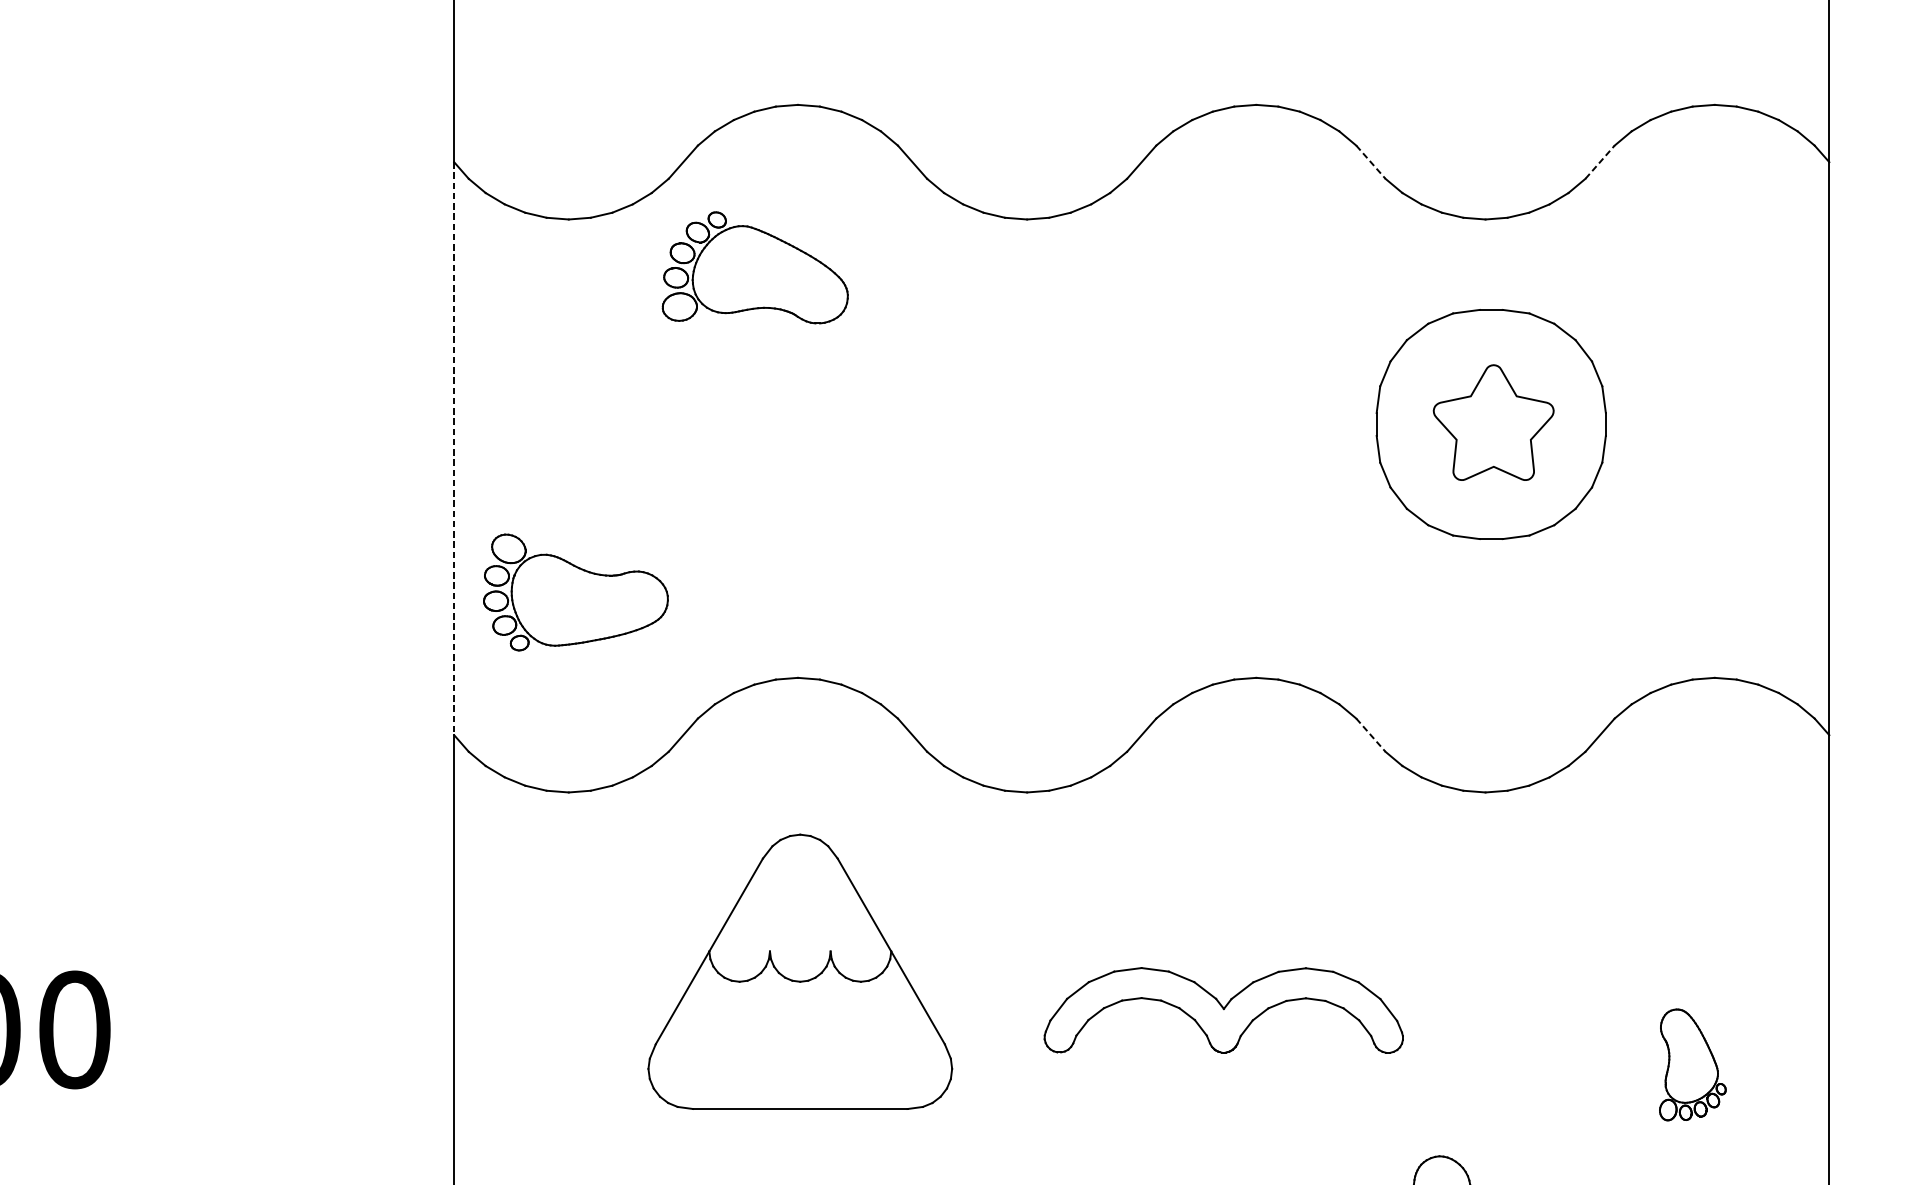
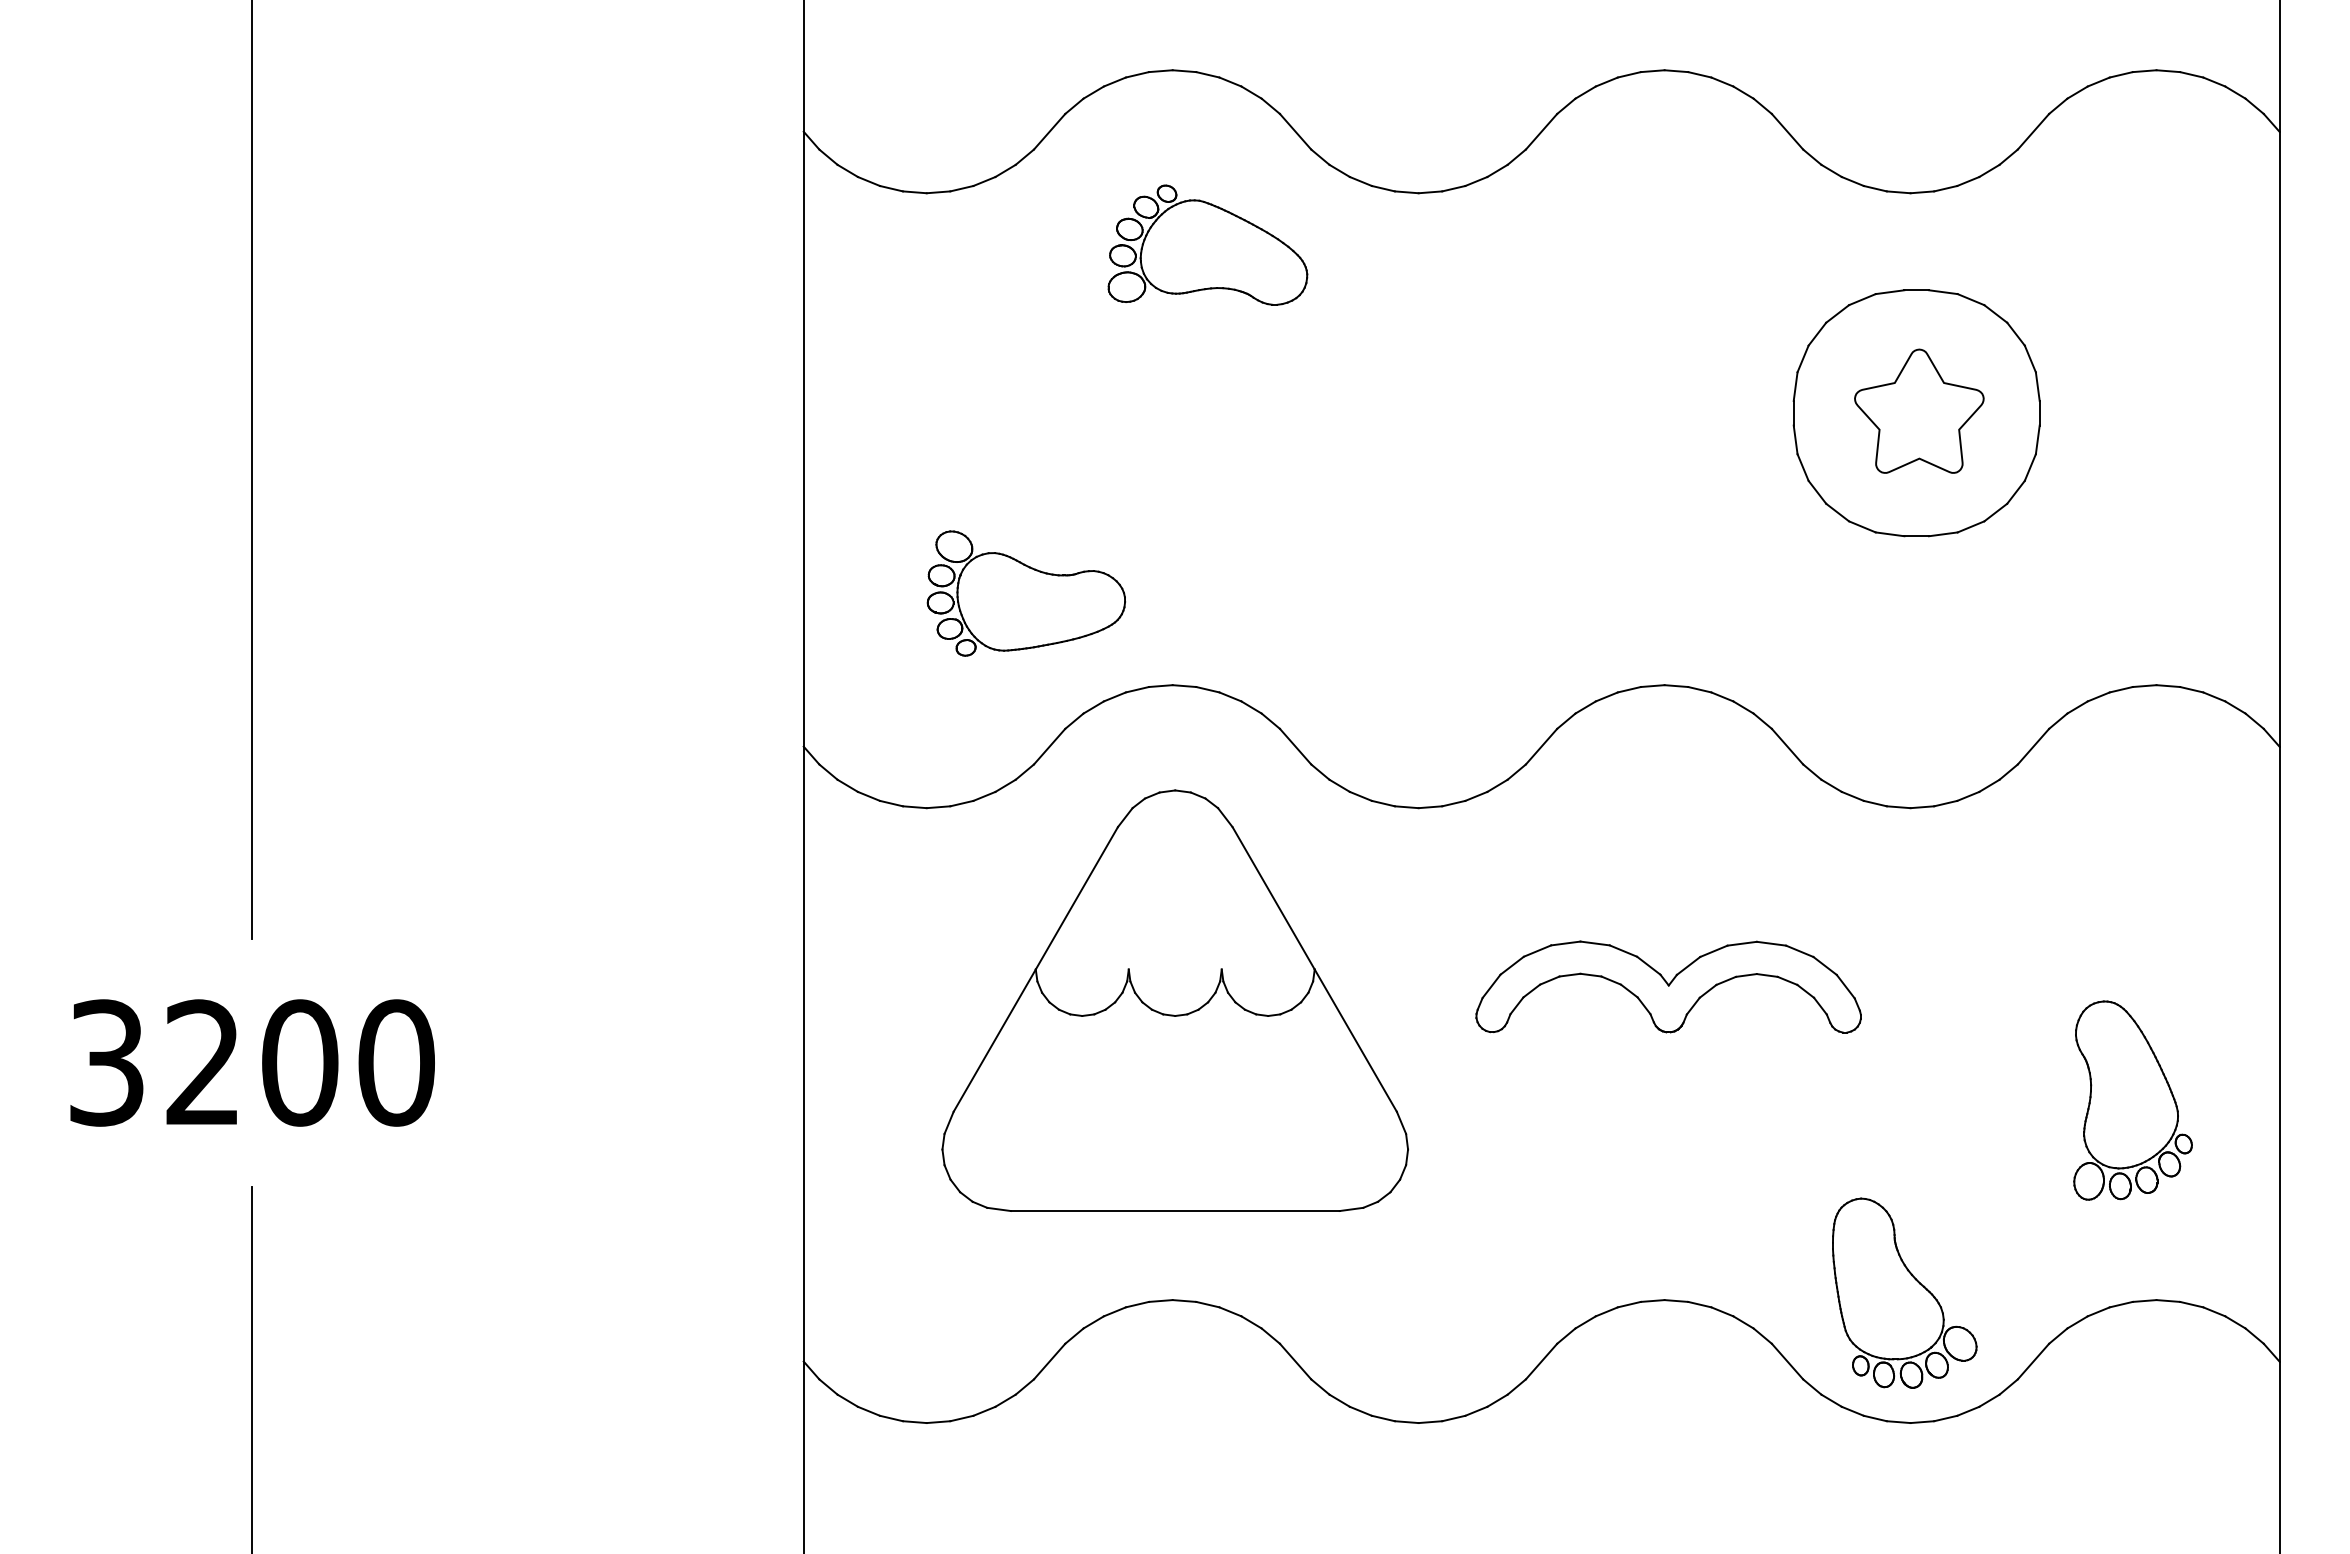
line: (1370, 161) -> (1787, 131), dashed -> solid
line: (1600, 161) -> (2033, 131), dashed -> solid
part: (754, 267) -> (1207, 244), moved
line: (453, 448) -> (803, 439), dashed -> solid
part: (576, 592) -> (1026, 593), moved
line: (1370, 735) -> (1787, 746), dashed -> solid
part: (799, 971) -> (1174, 1000), size x1.43
part: (1223, 1009) -> (1668, 986), moved
part: (1692, 1064) -> (2132, 1100), size x1.67

